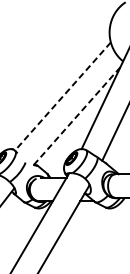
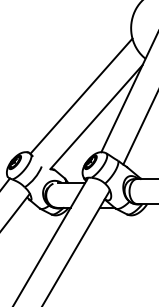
line: (62, 96) -> (81, 96), dashed -> solid
line: (77, 115) -> (96, 116), dashed -> solid

